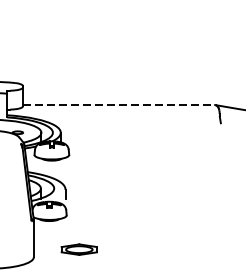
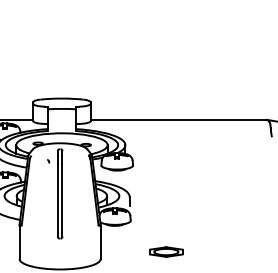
line: (118, 104) -> (178, 119), dashed -> solid
part: (79, 249) -> (166, 251), moved

